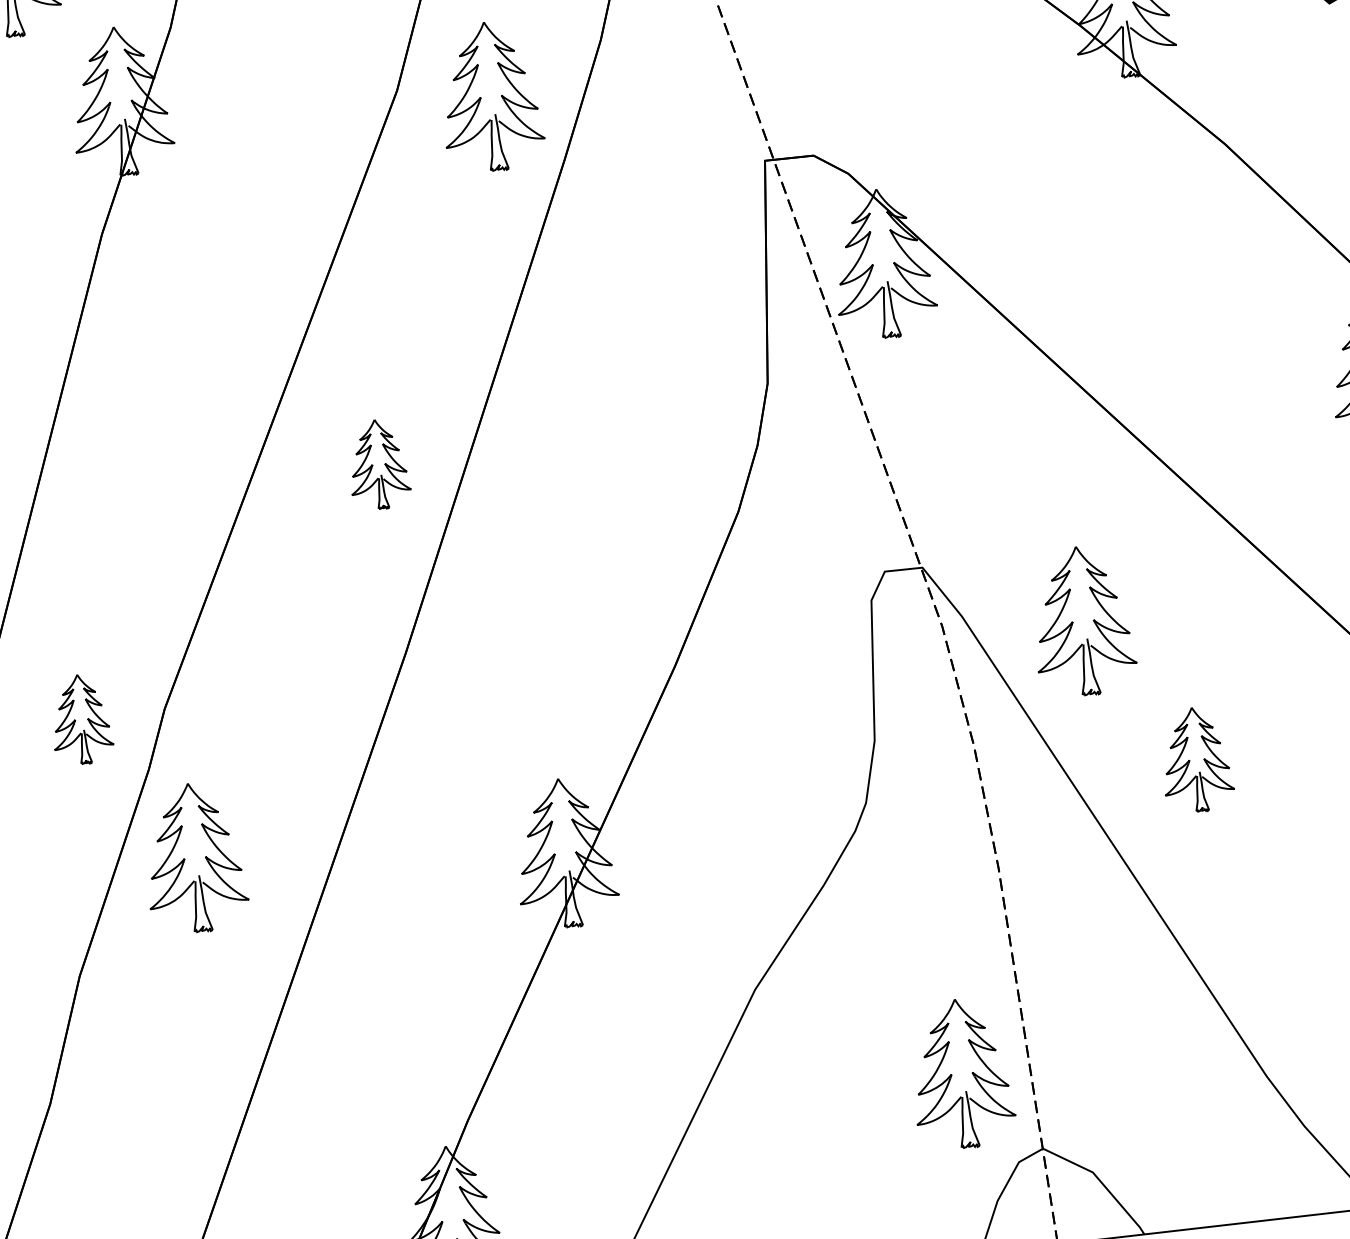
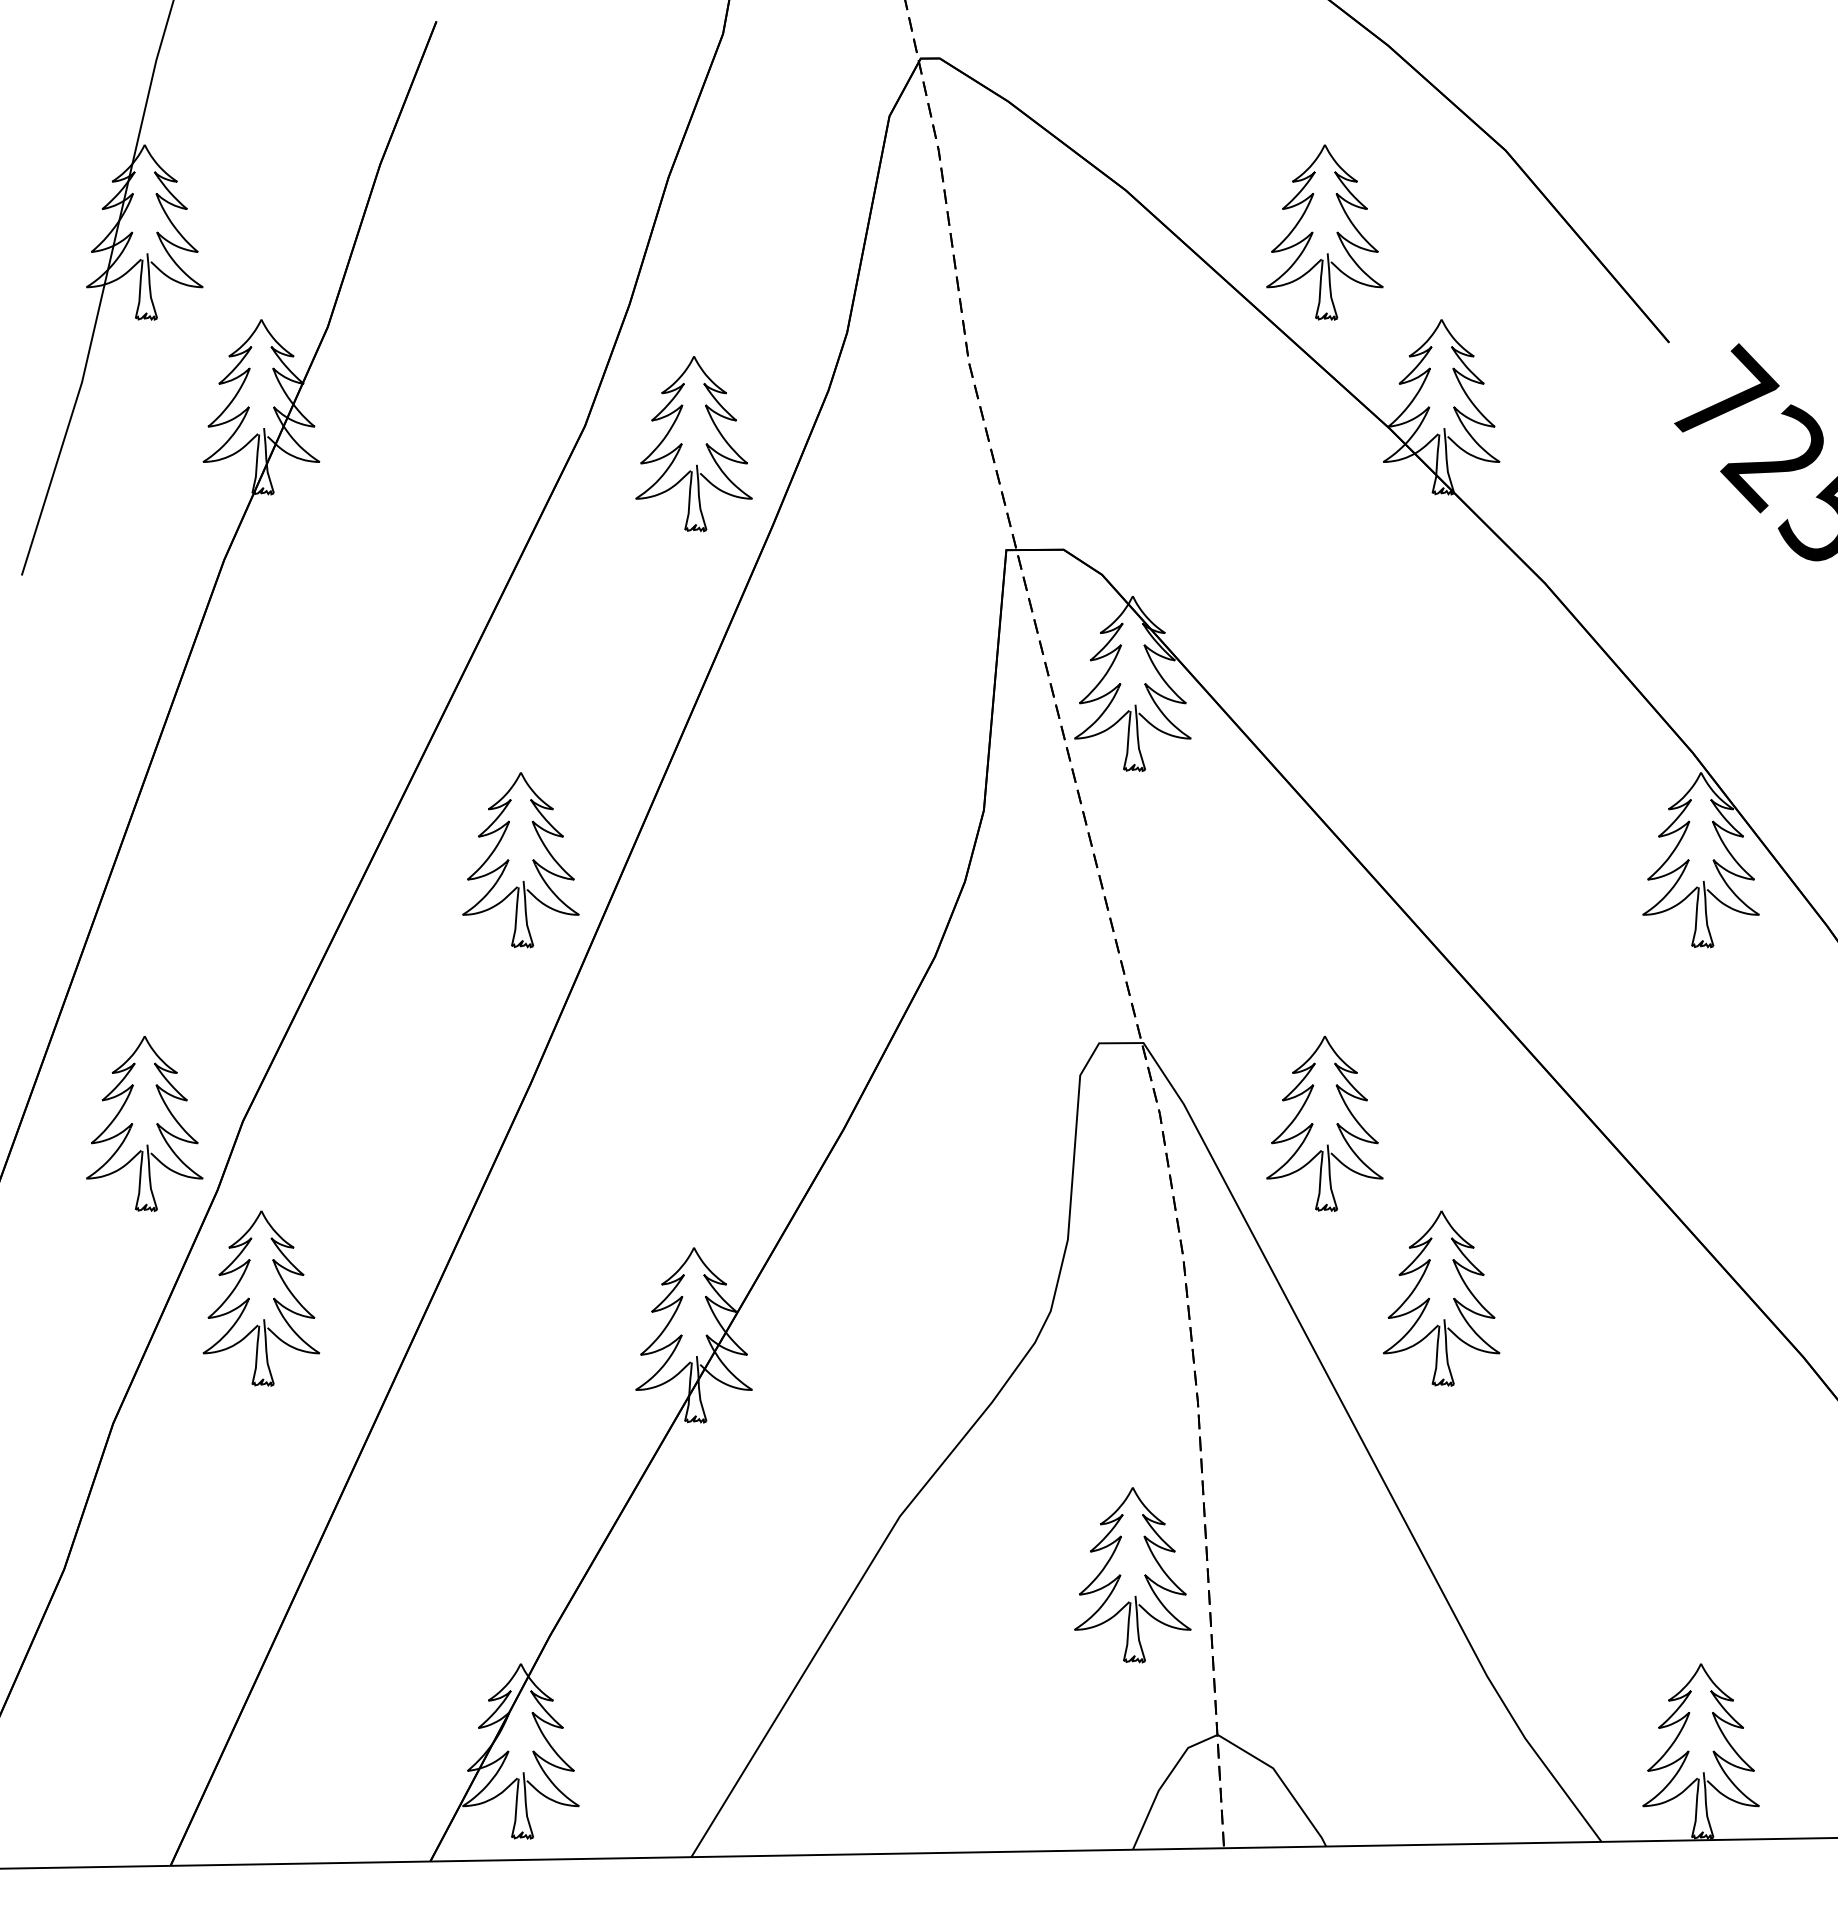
part: (378, 464) -> (520, 860), size x1.67
part: (81, 719) -> (144, 1123), size x1.67
part: (1196, 759) -> (1441, 1298), size x1.43
part: (961, 1074) -> (1132, 1575), moved

